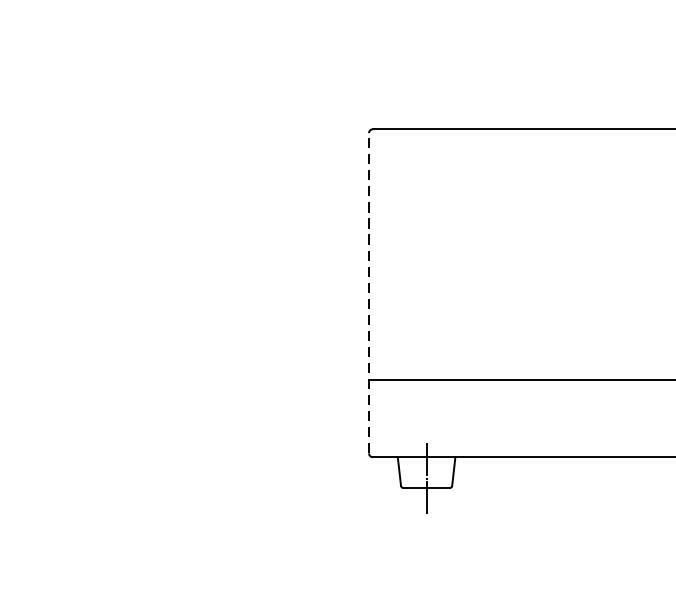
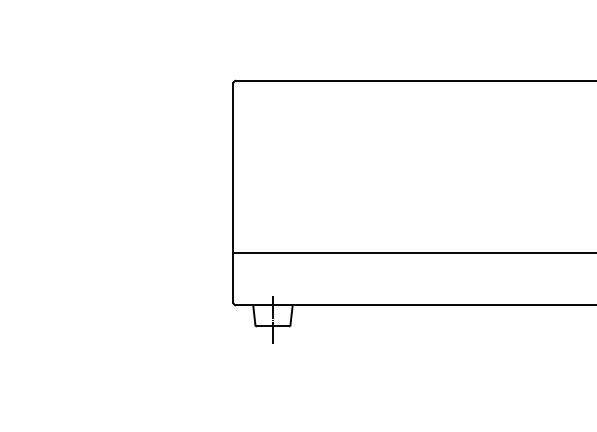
line: (369, 293) -> (233, 193), dashed -> solid

